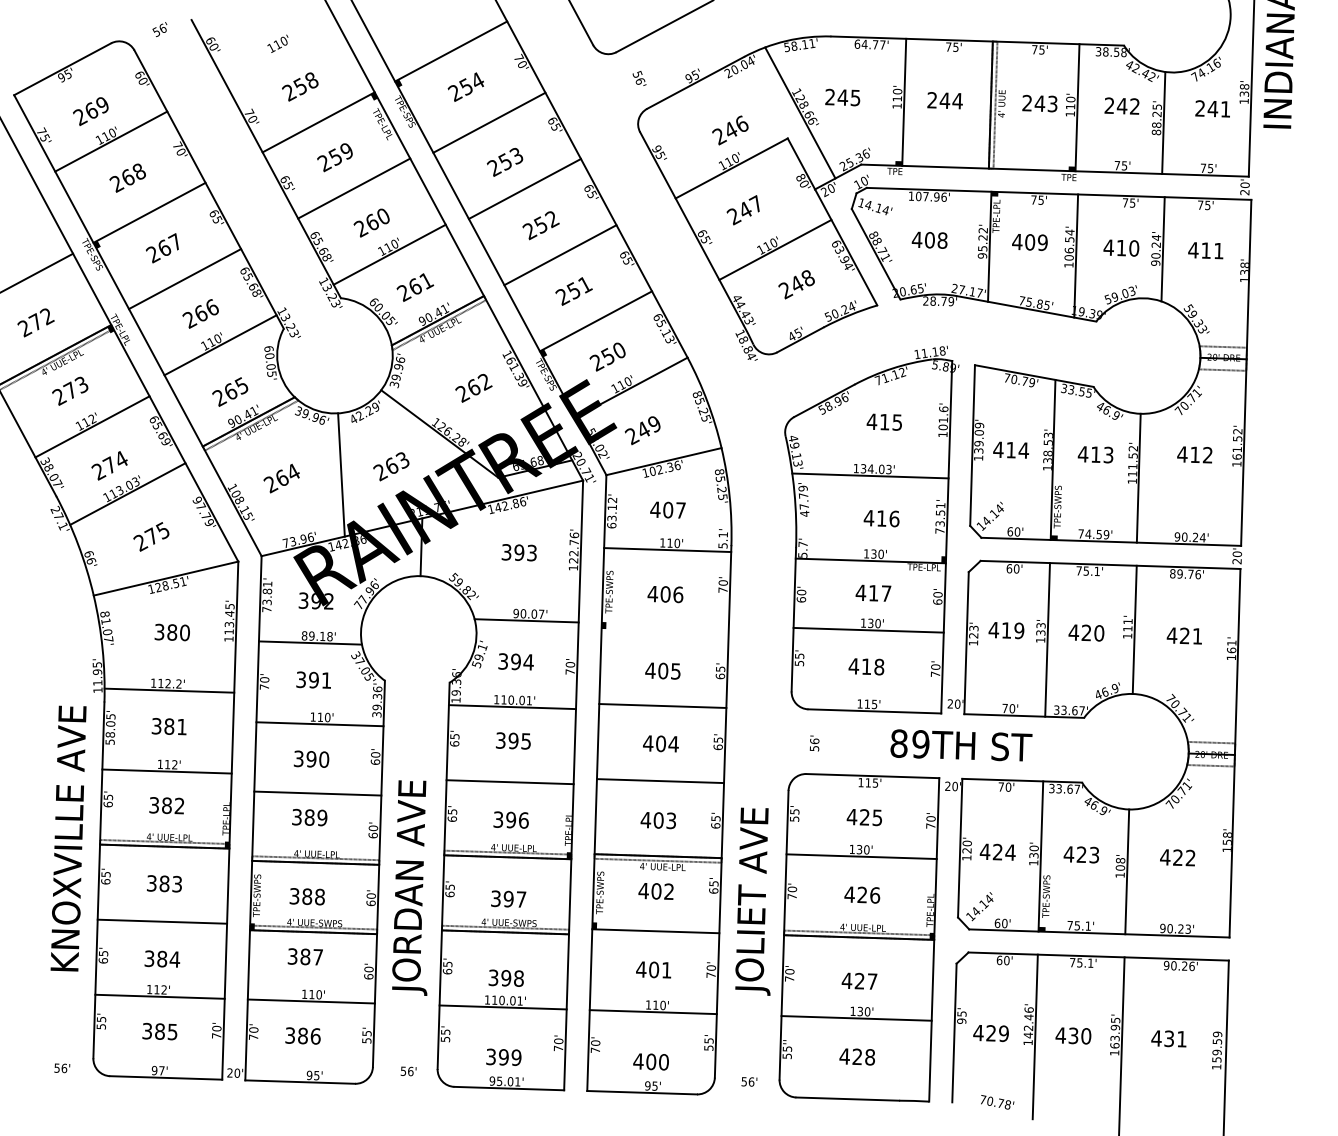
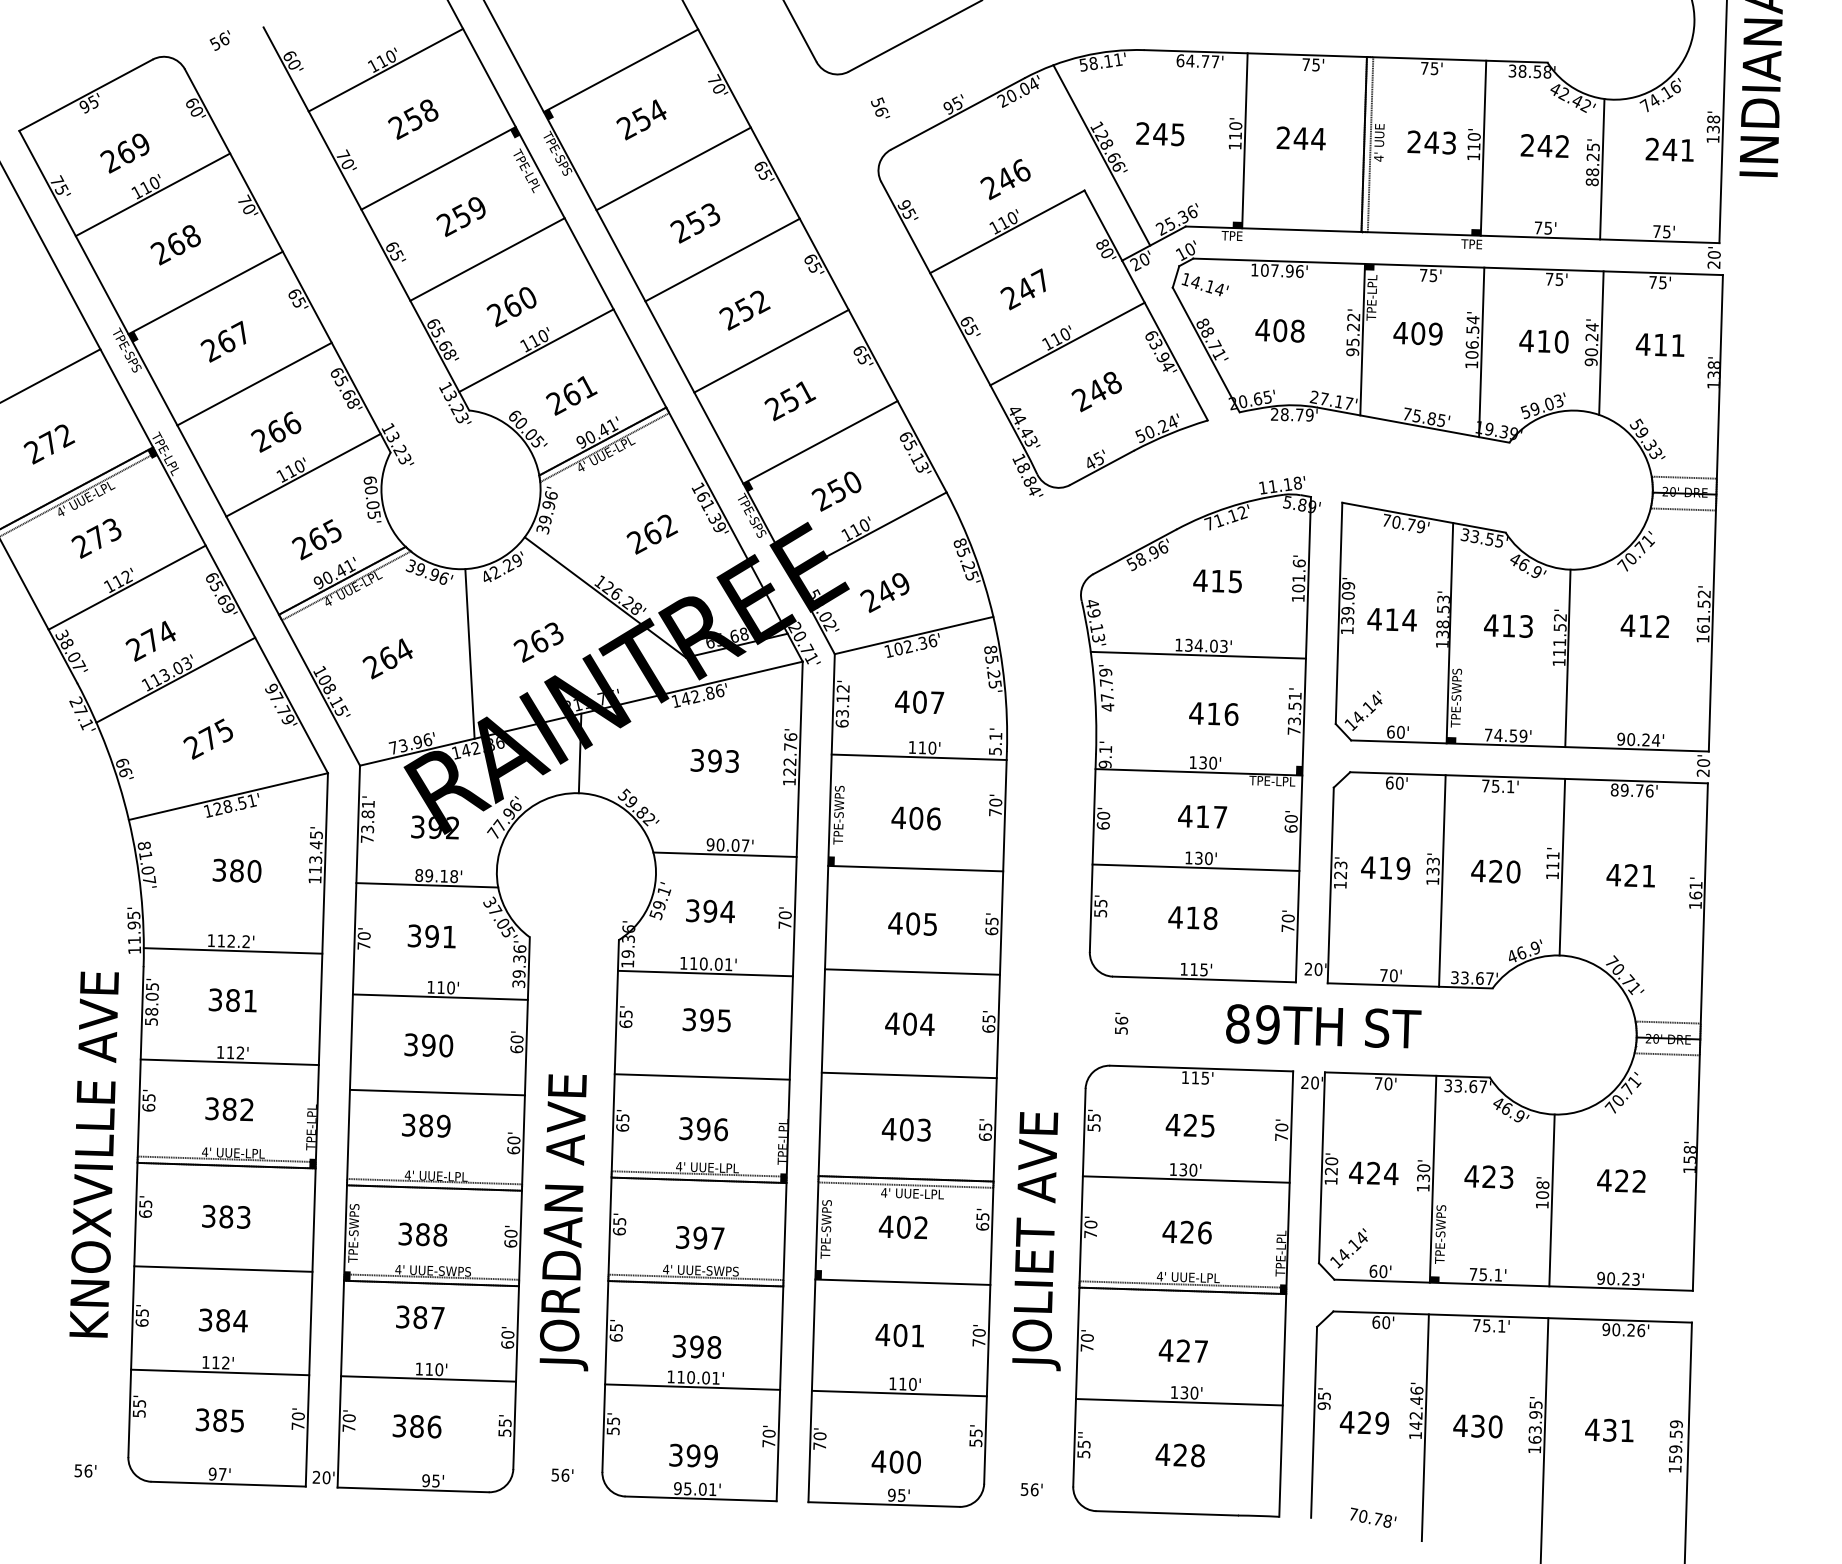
line: (280, 50) -> (385, 69), added
text: (802, 549) -> (1105, 756), 5.7' -> 9.1'
line: (665, 630) -> (915, 868), added

